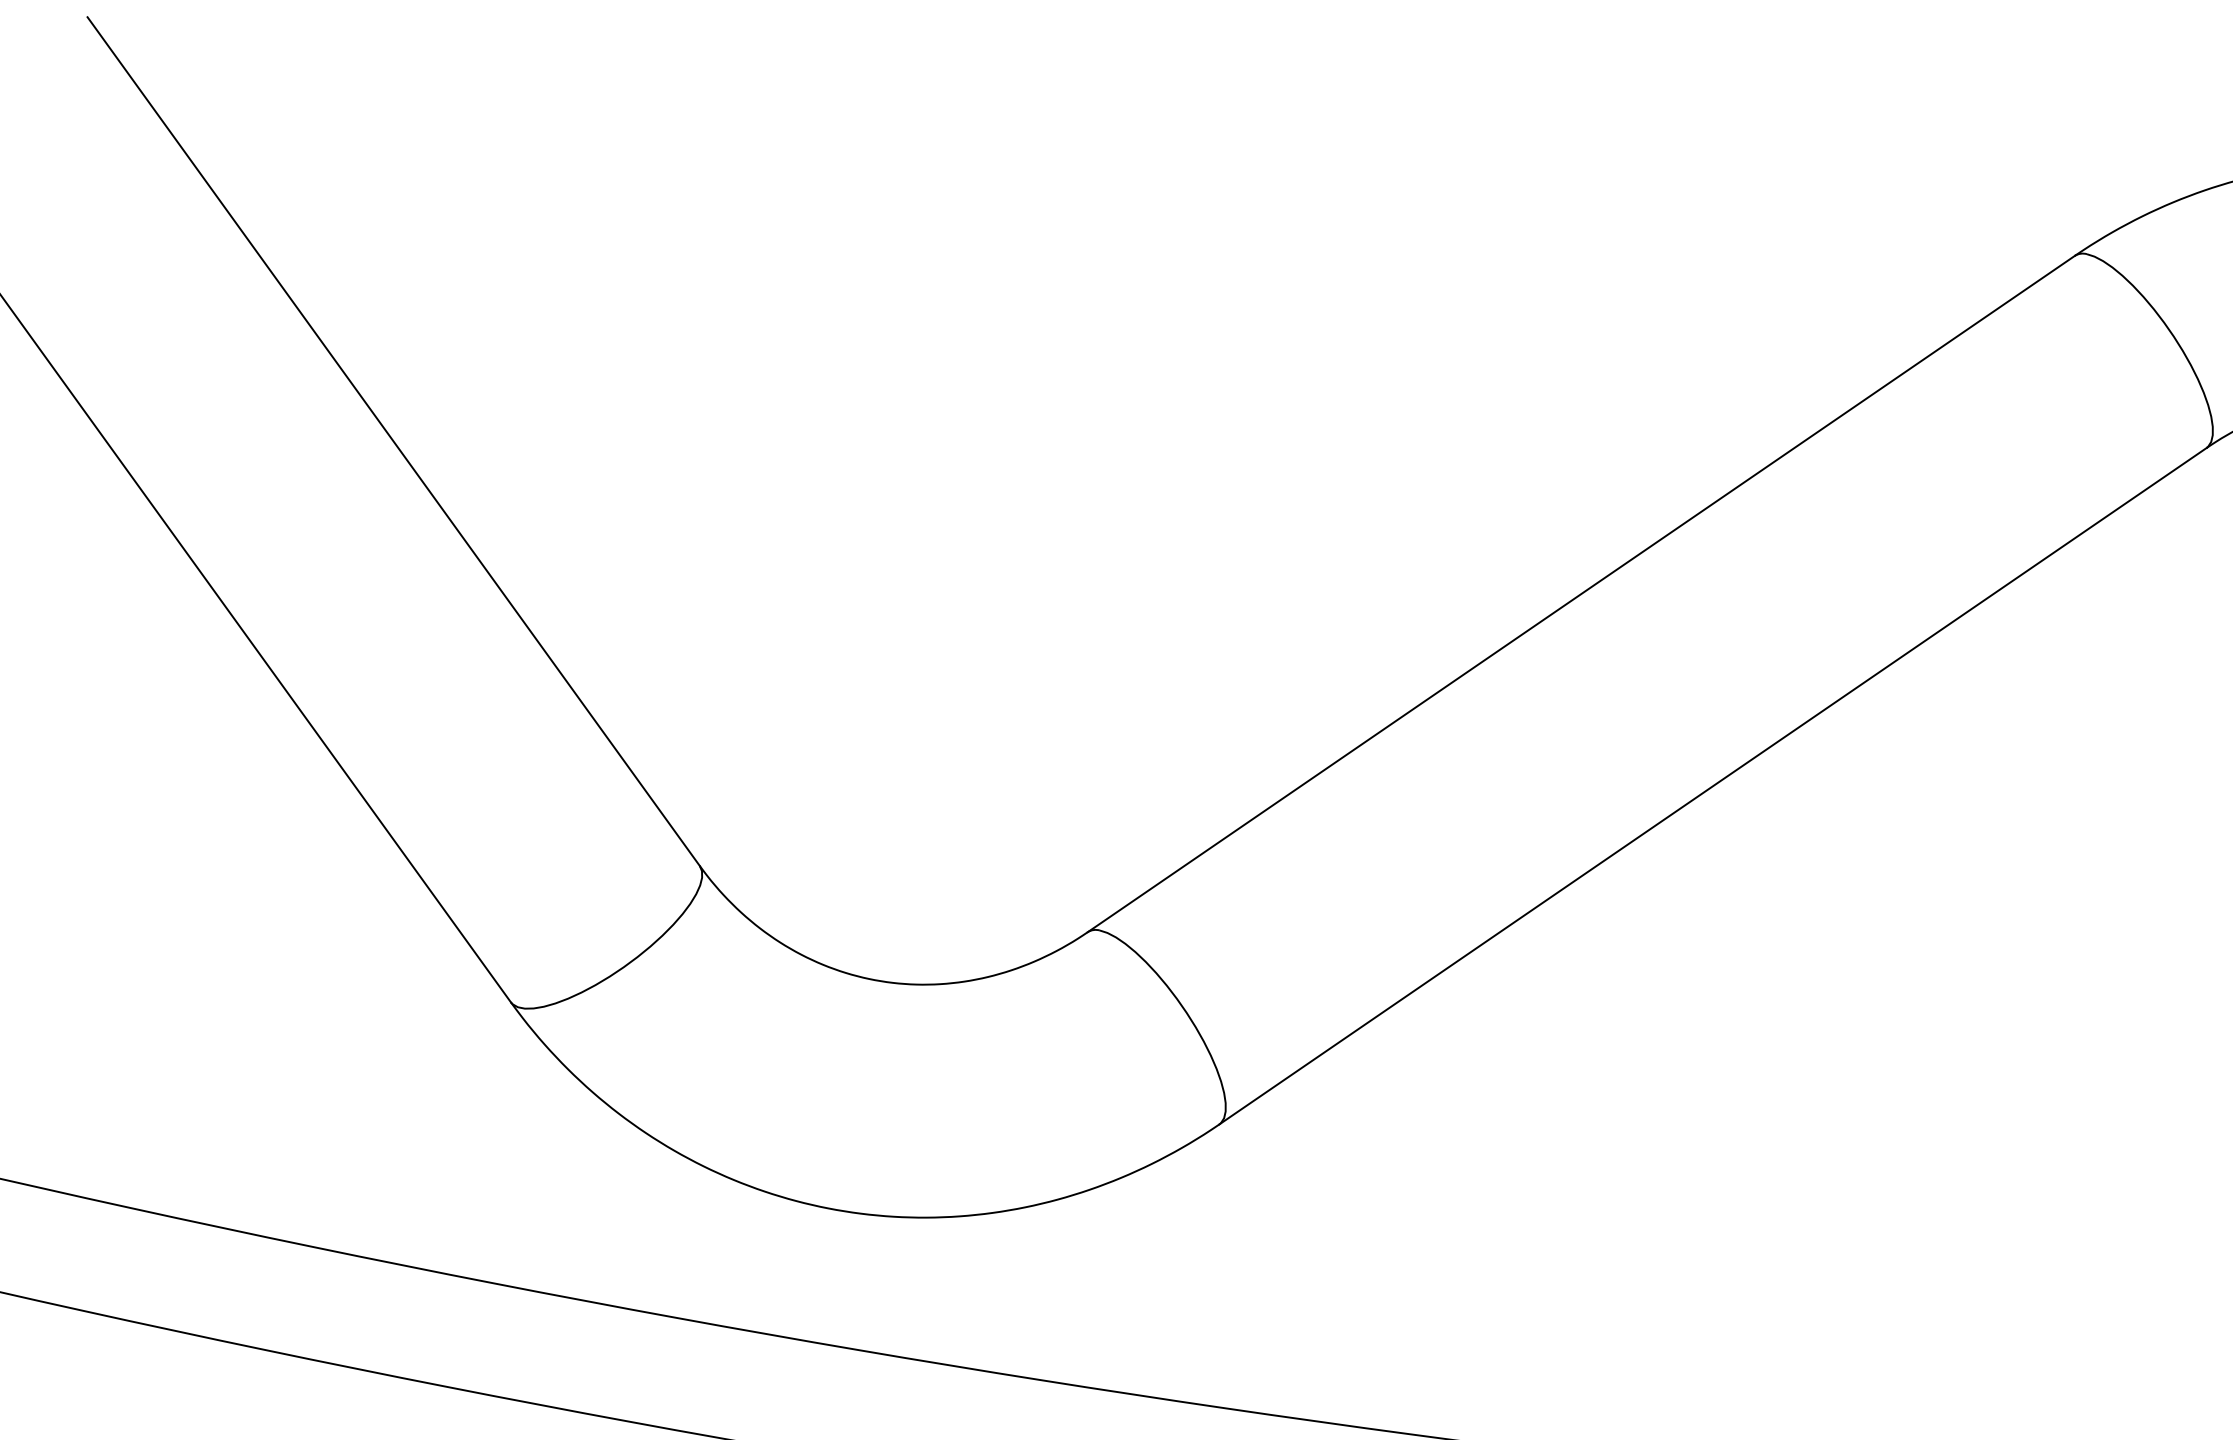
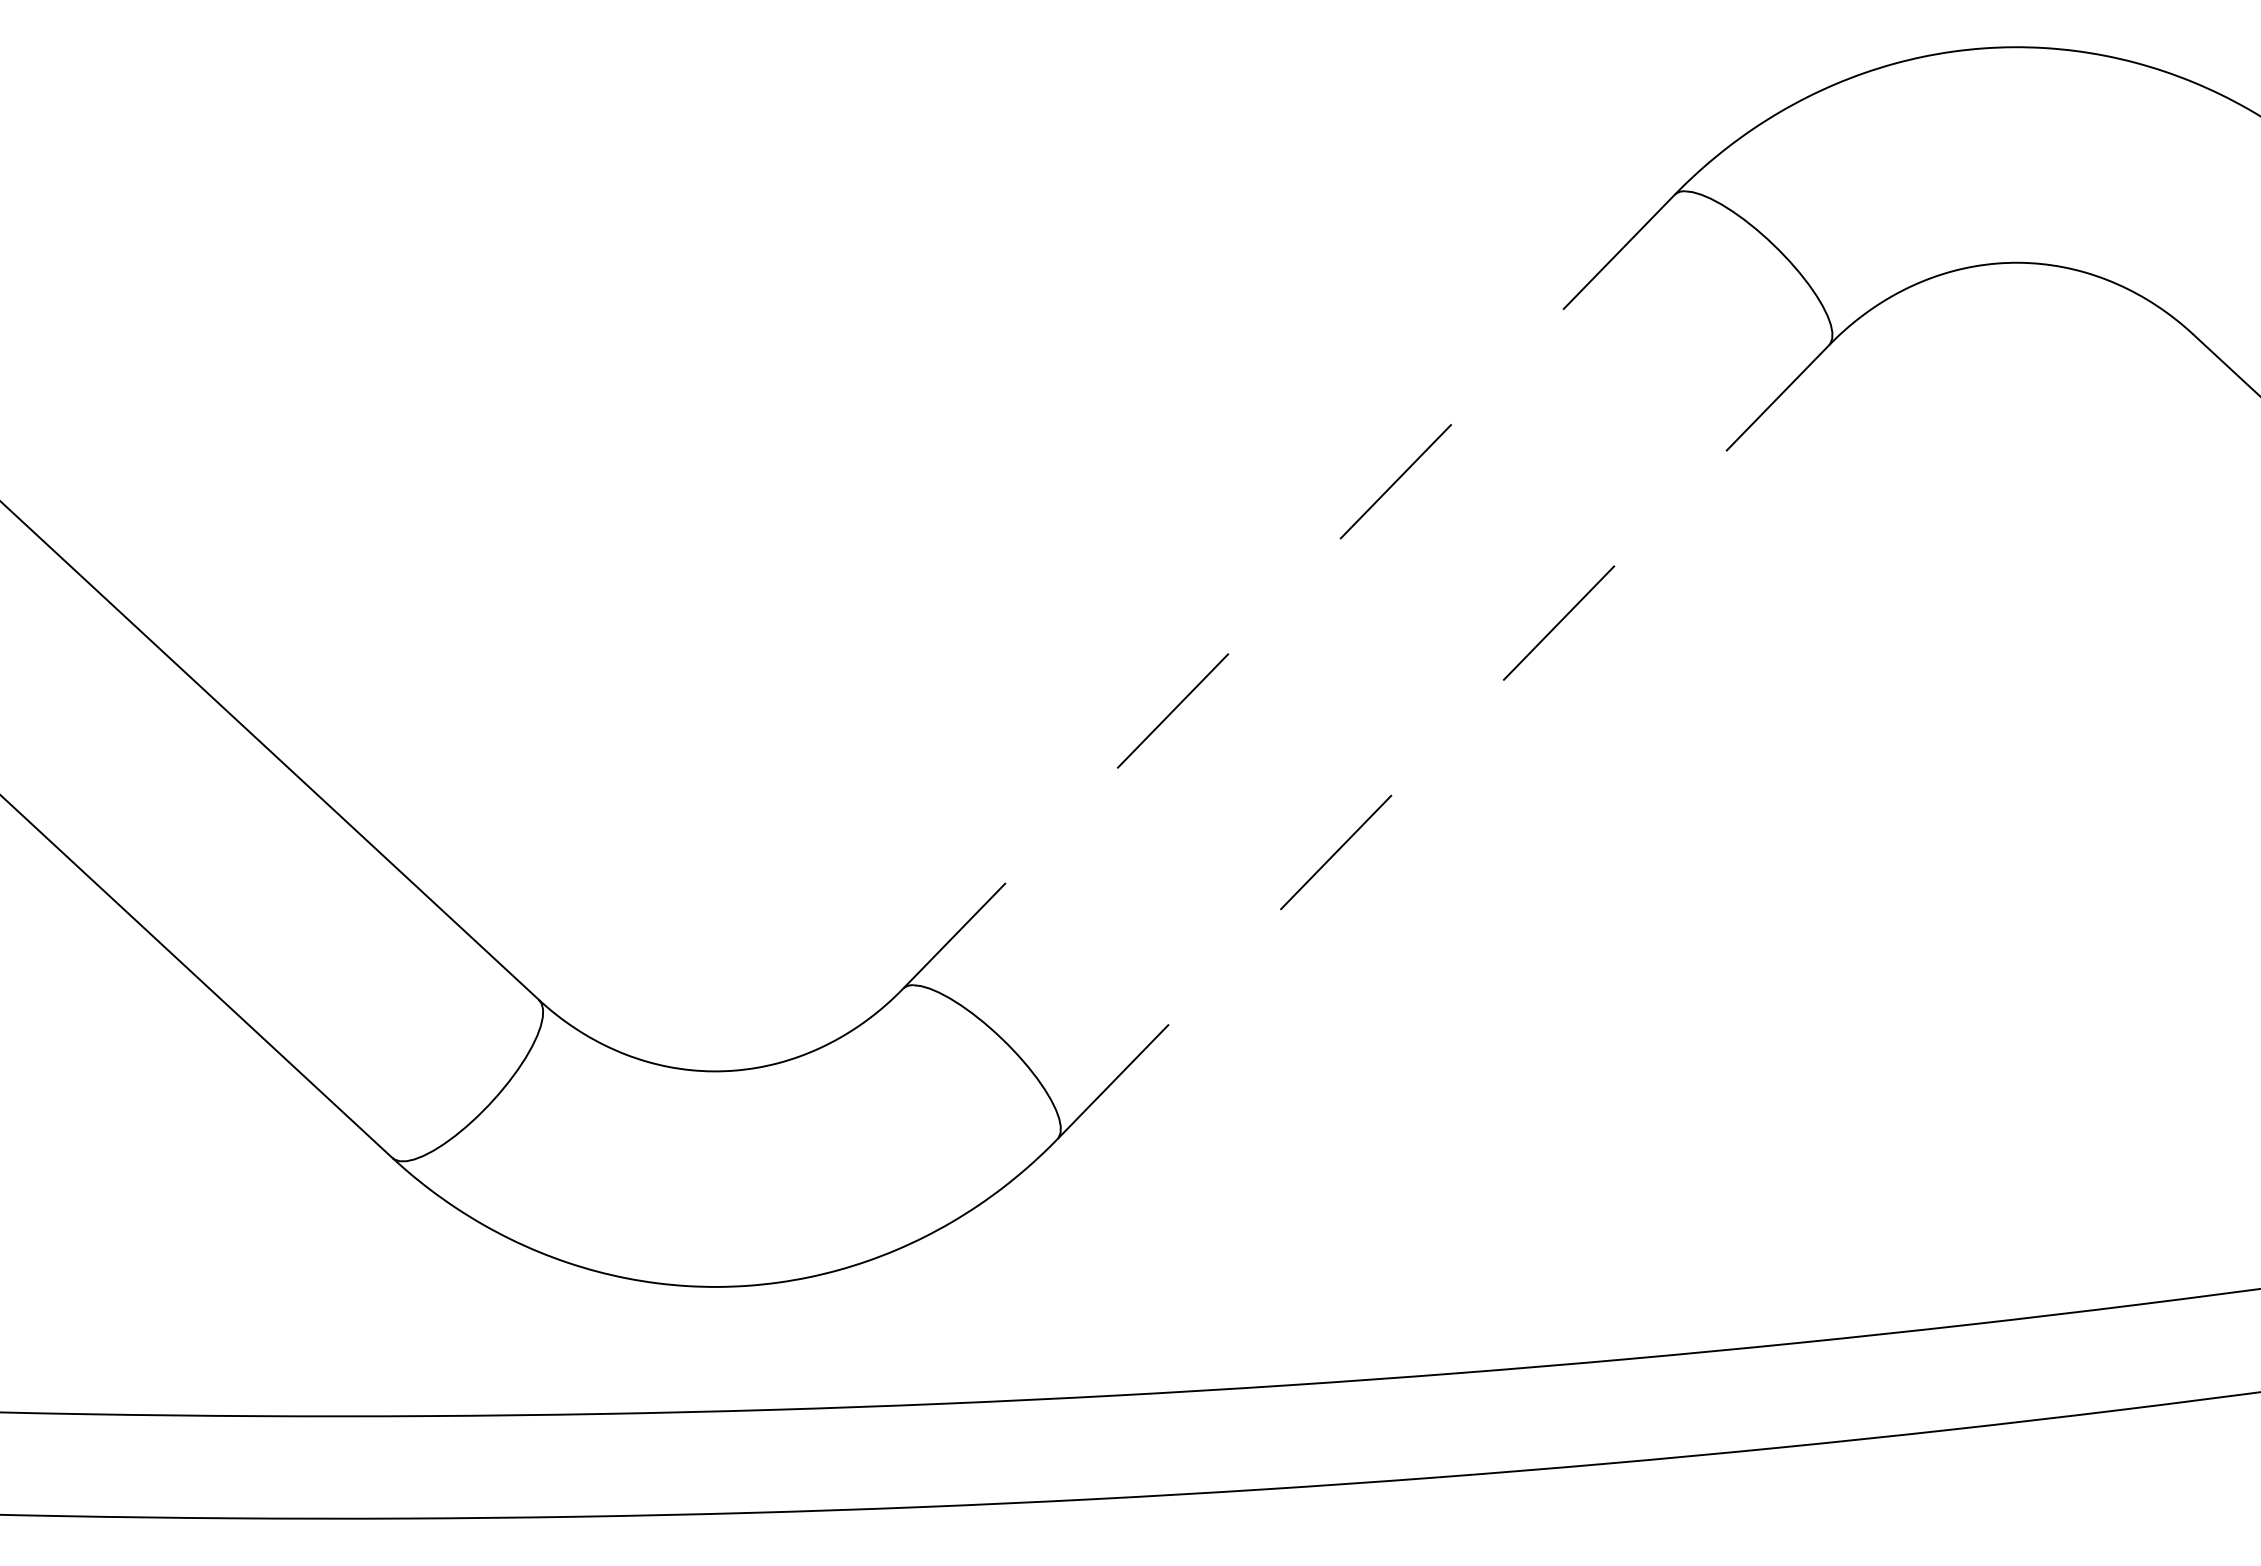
line: (1581, 593) -> (1288, 591), solid -> dashed
line: (1713, 786) -> (1443, 742), solid -> dashed

